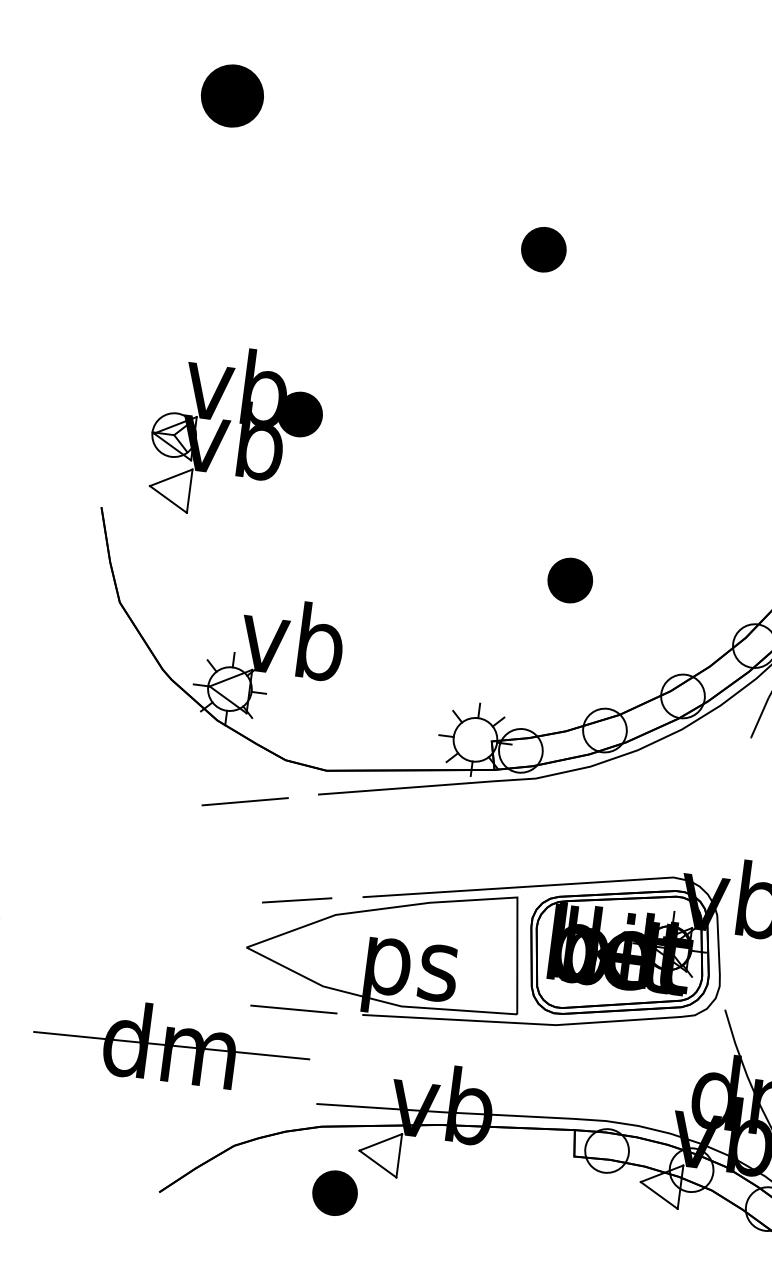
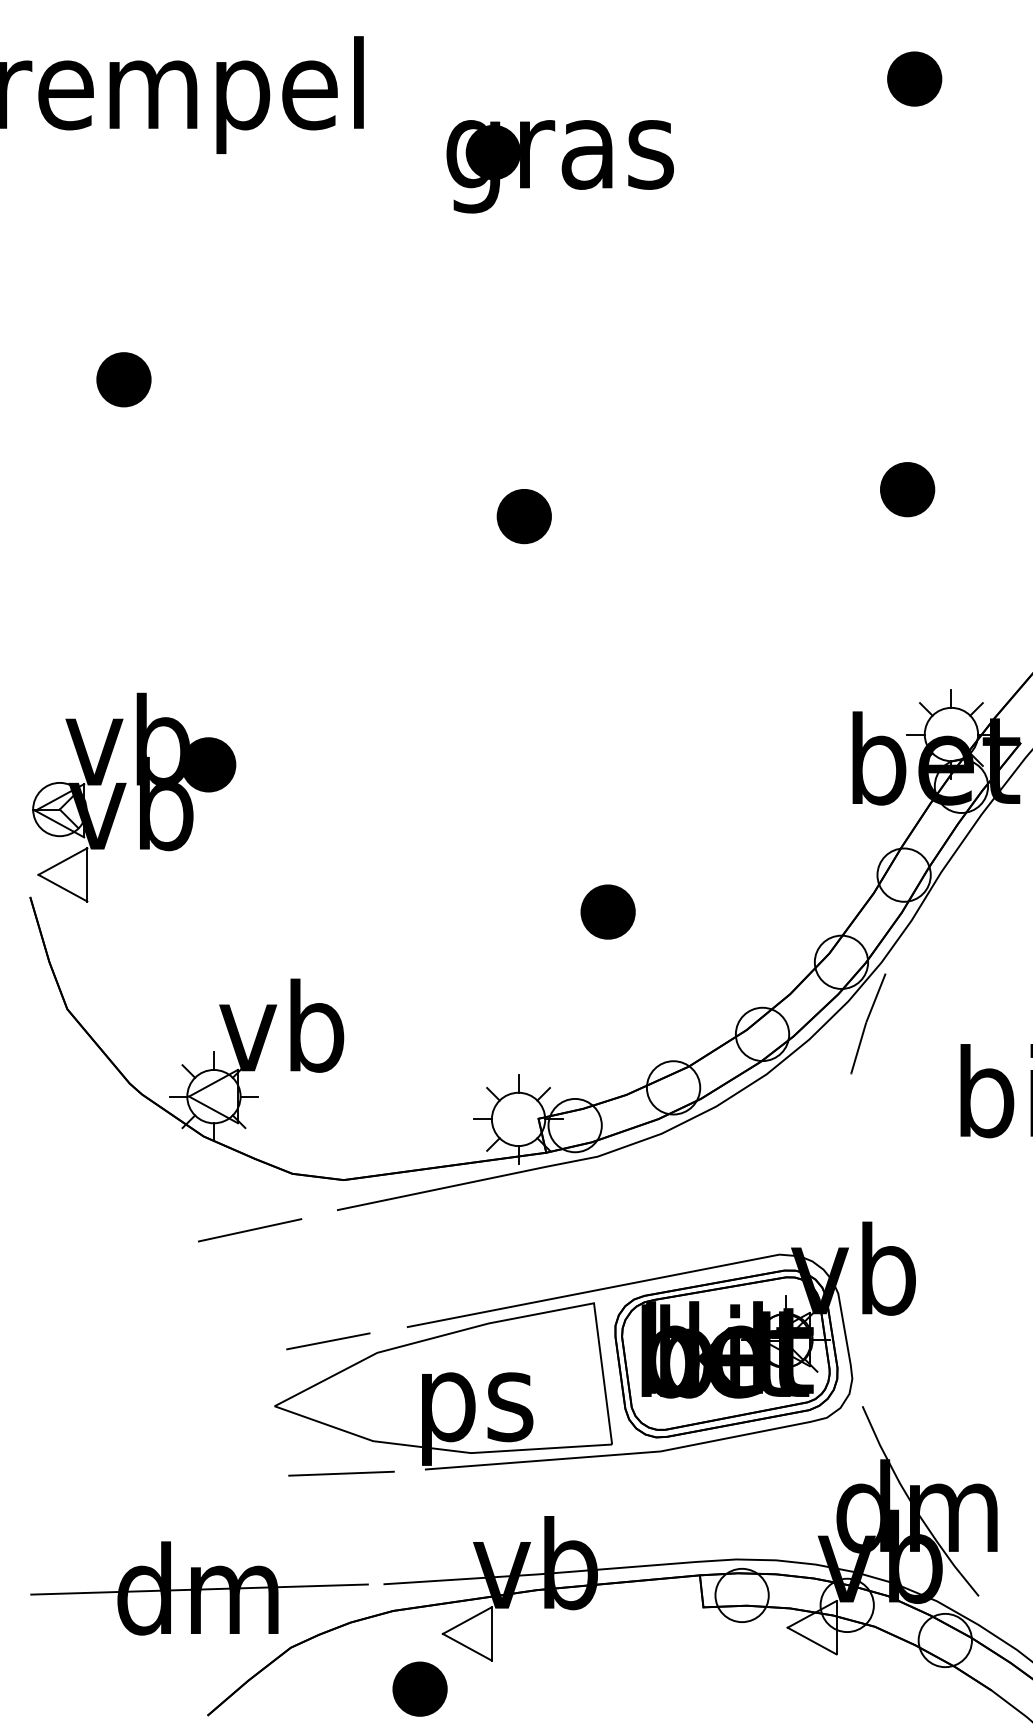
part: (232, 95) -> (123, 379), size x0.71
part: (236, 433) -> (134, 797), moved
part: (171, 1044) -> (199, 1588), moved

